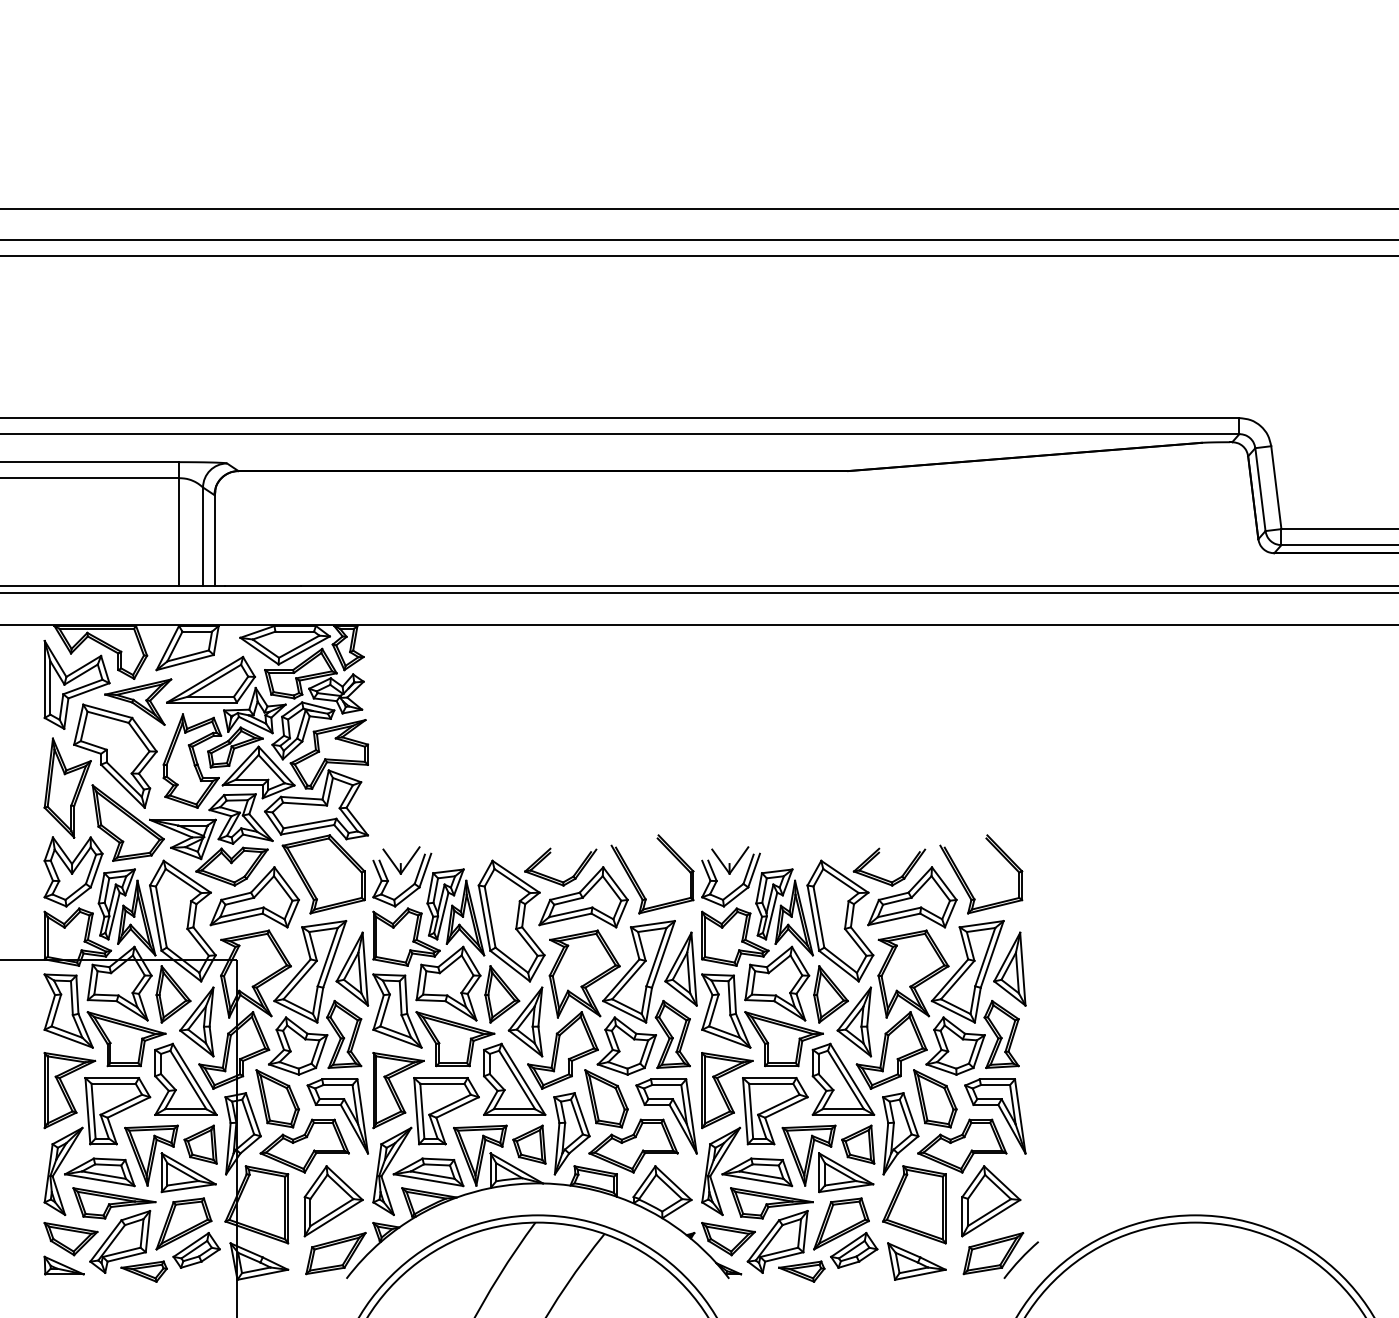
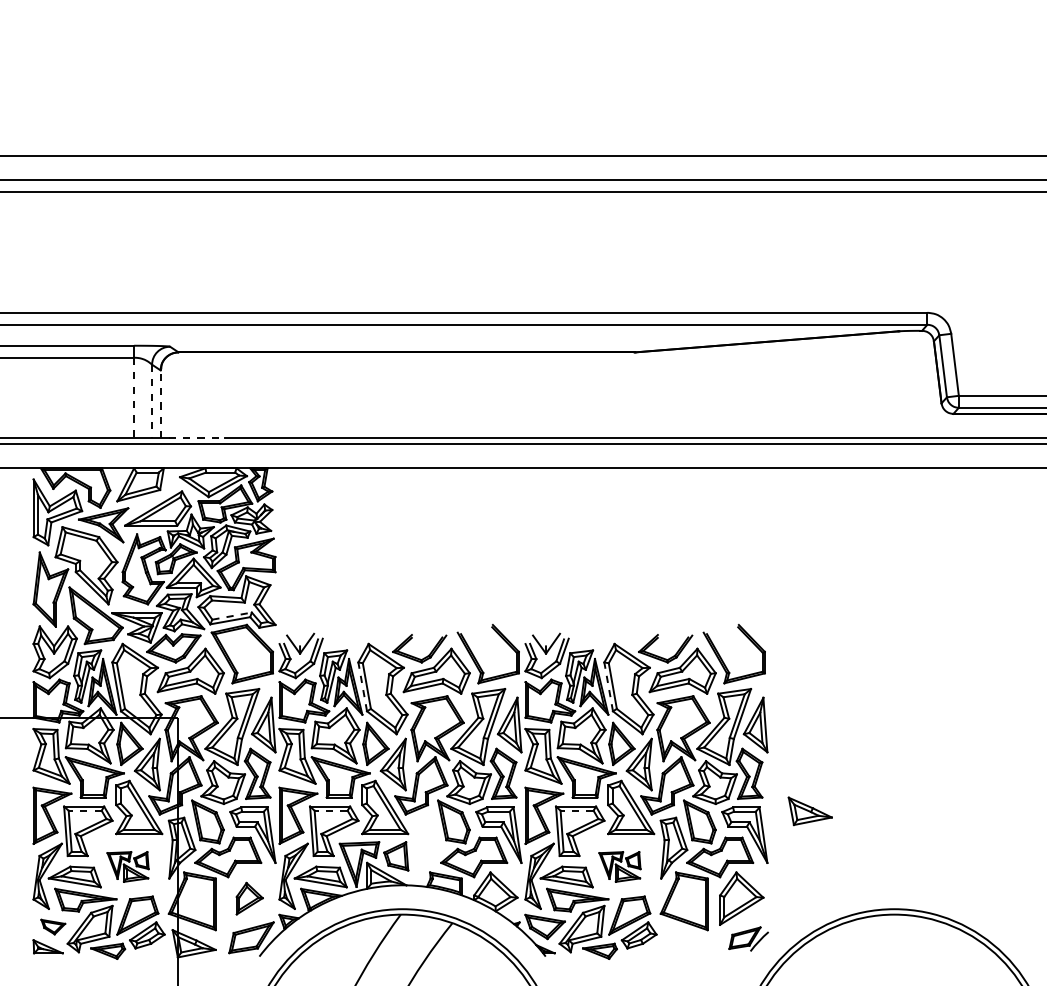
line: (179, 532) -> (134, 398), solid -> dashed
line: (203, 537) -> (152, 402), solid -> dashed
line: (215, 539) -> (161, 403), solid -> dashed
line: (262, 585) -> (196, 438), solid -> dashed
line: (309, 823) -> (231, 616), solid -> dashed
line: (484, 917) -> (362, 686), solid -> dashed
line: (813, 917) -> (608, 686), solid -> dashed
line: (113, 1083) -> (85, 810), solid -> dashed
line: (441, 1083) -> (330, 810), solid -> dashed
line: (770, 1083) -> (576, 810), solid -> dashed
part: (571, 1133) -> (427, 847), removed
part: (170, 1158) -> (127, 866), size x0.6
part: (828, 1158) -> (620, 866), size x0.6
part: (333, 1201) -> (249, 898), size x0.6
part: (70, 1239) -> (52, 927), size x0.6
part: (1000, 1255) -> (748, 939), size x0.7
part: (916, 1261) -> (810, 811), moved

